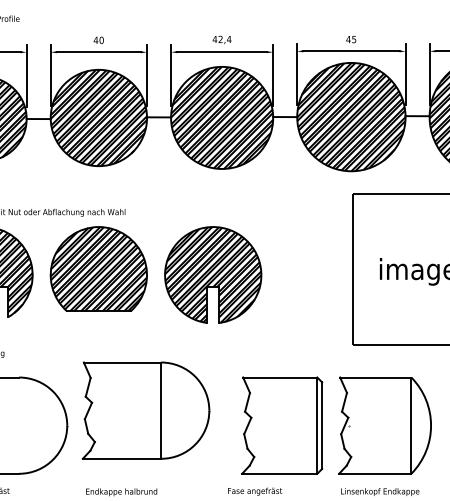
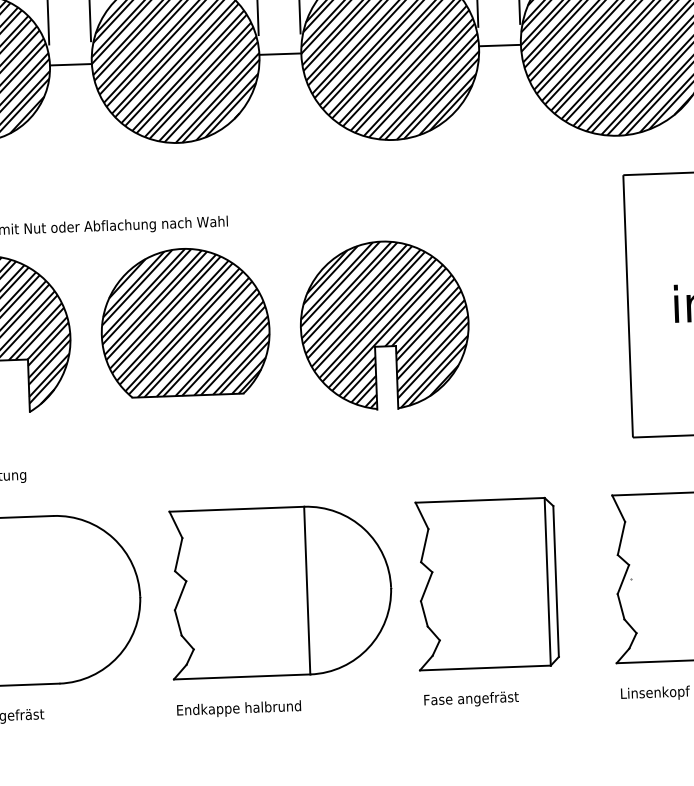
part: (145, 410) -> (279, 591), moved
part: (282, 425) -> (487, 583), moved

